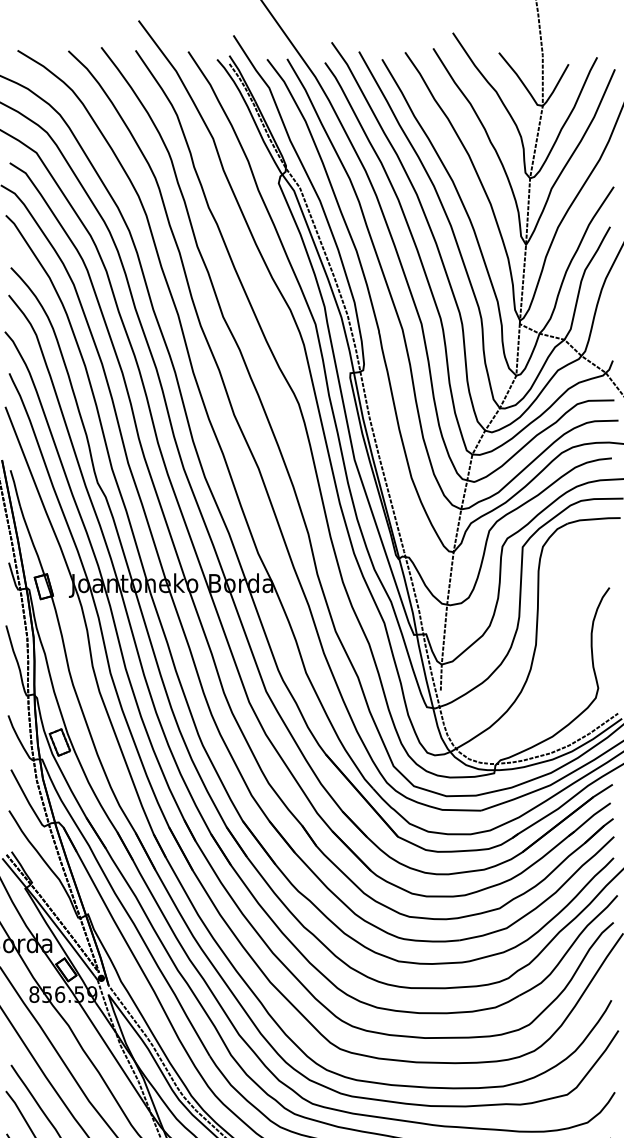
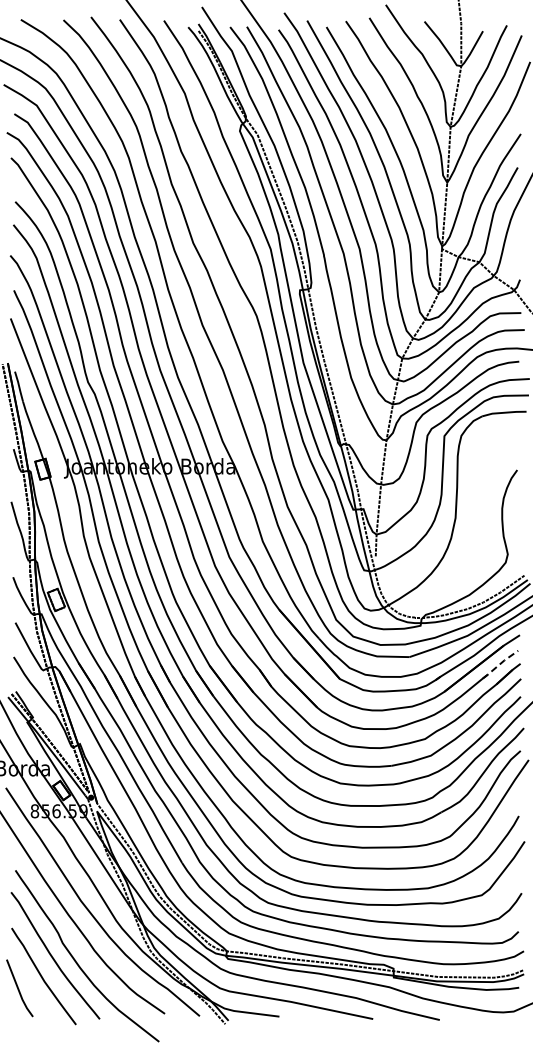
line: (589, 818) -> (500, 663), solid -> dashed

